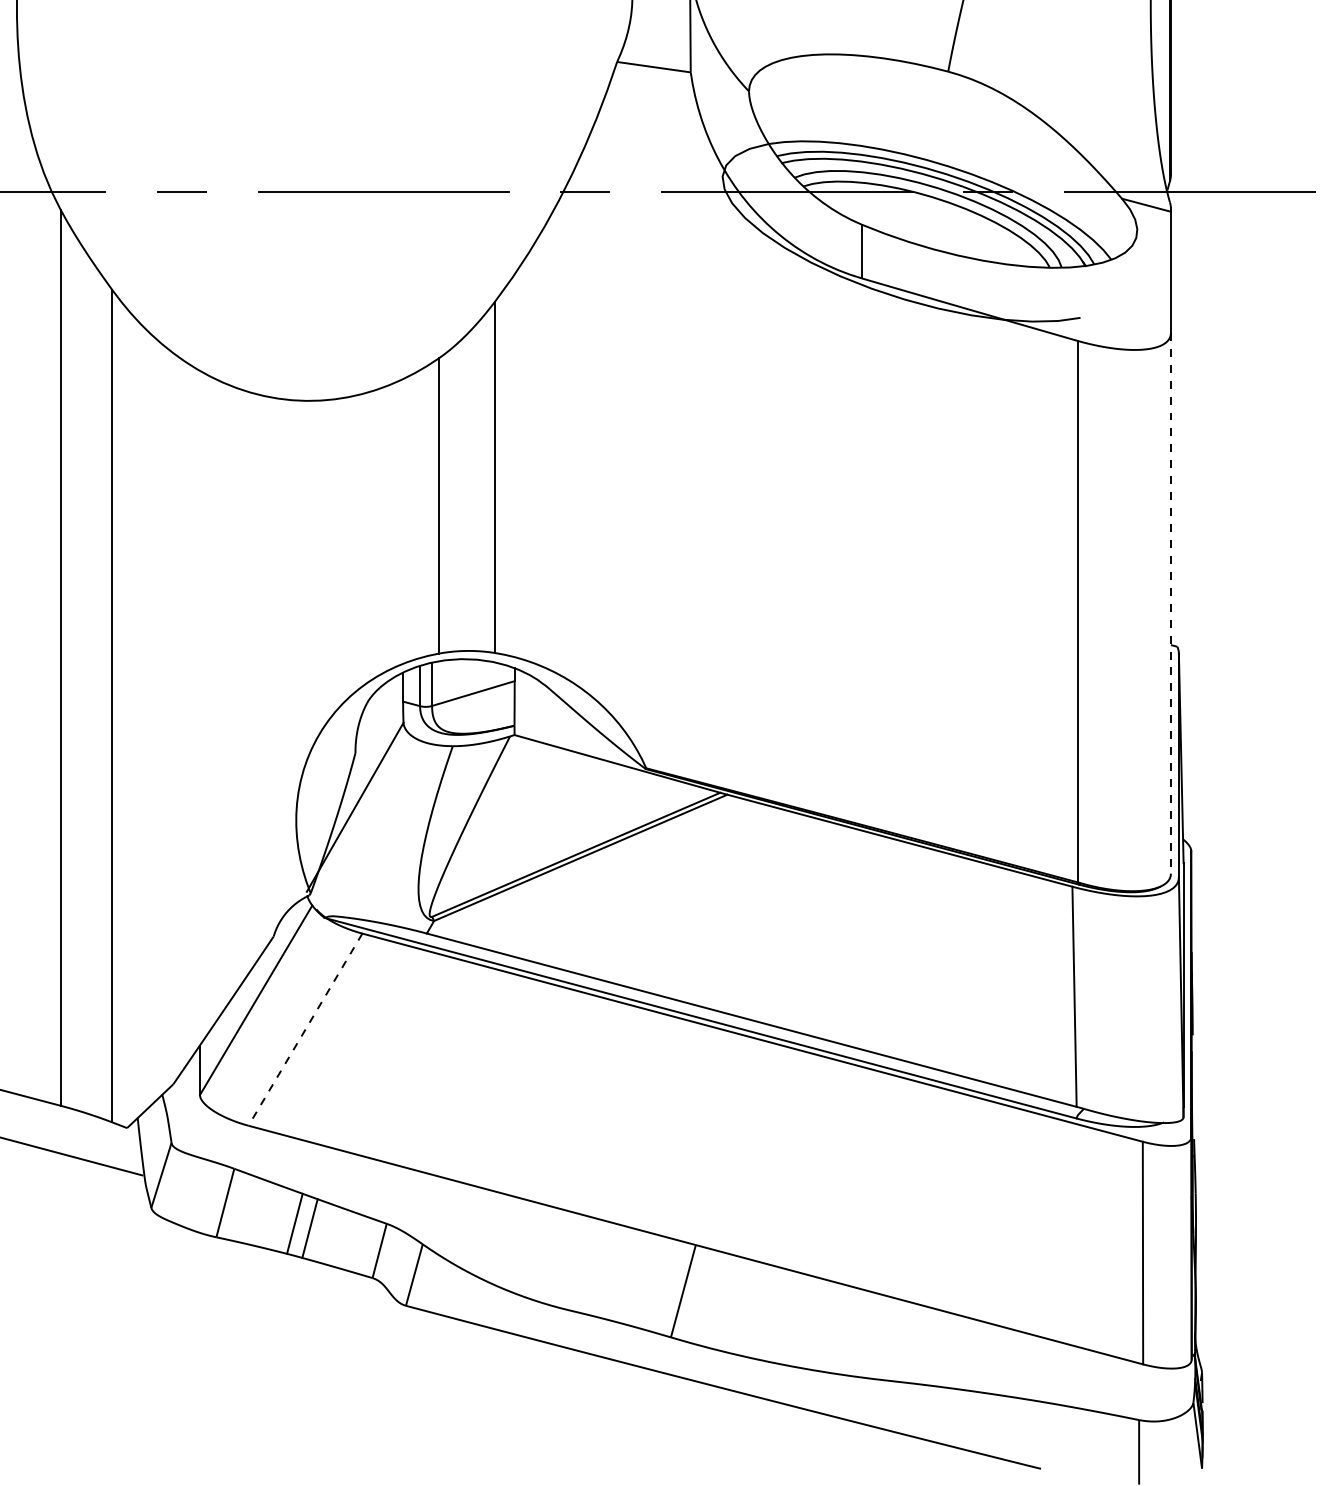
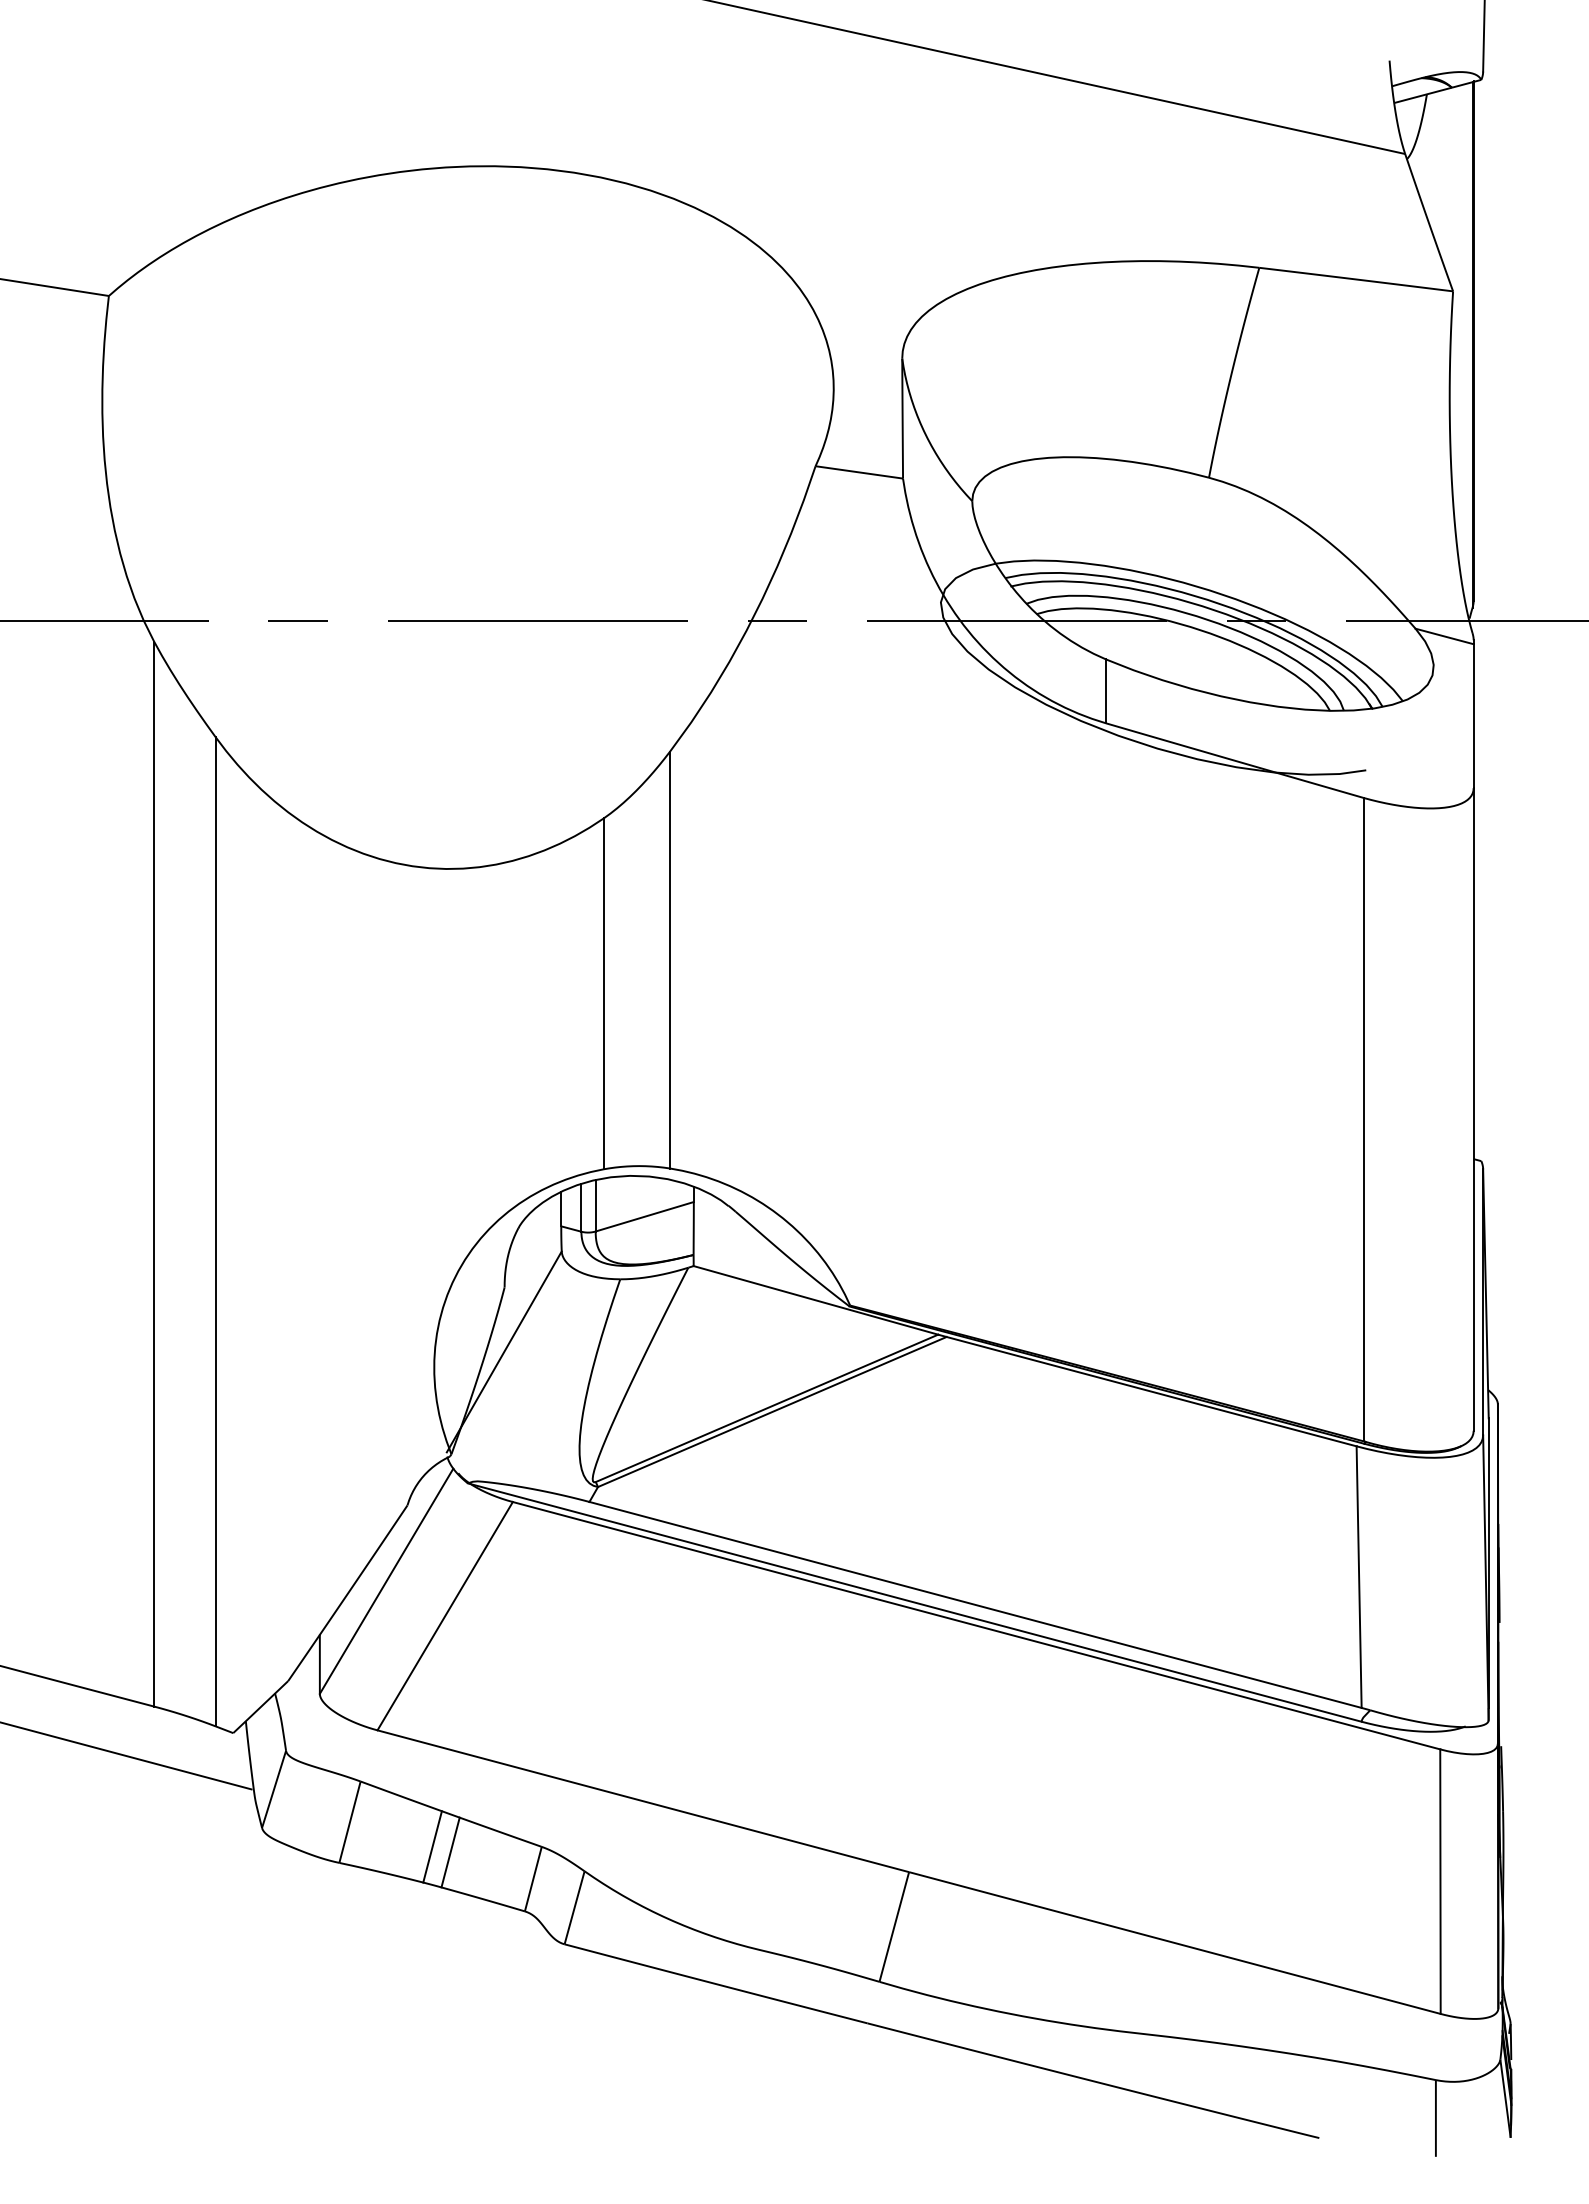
line: (1170, 603) -> (1473, 1109), dashed -> solid
line: (305, 1029) -> (445, 1616), dashed -> solid

